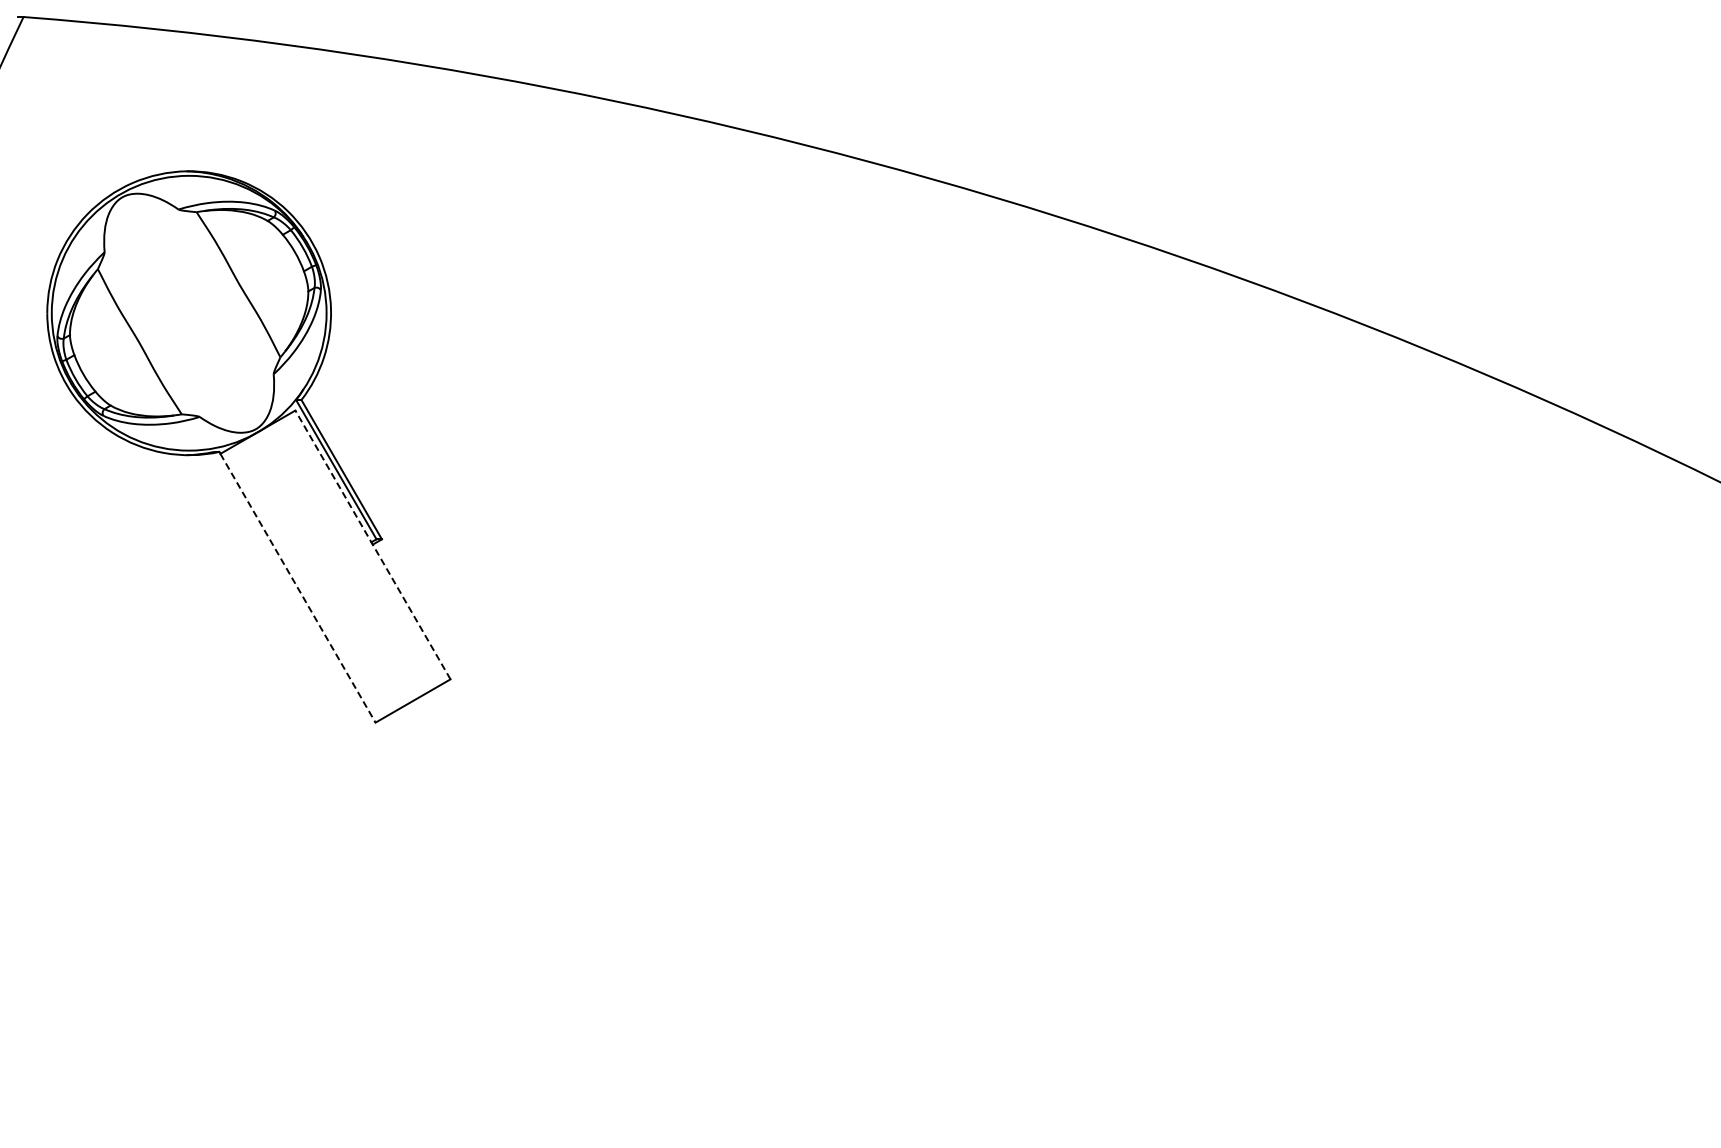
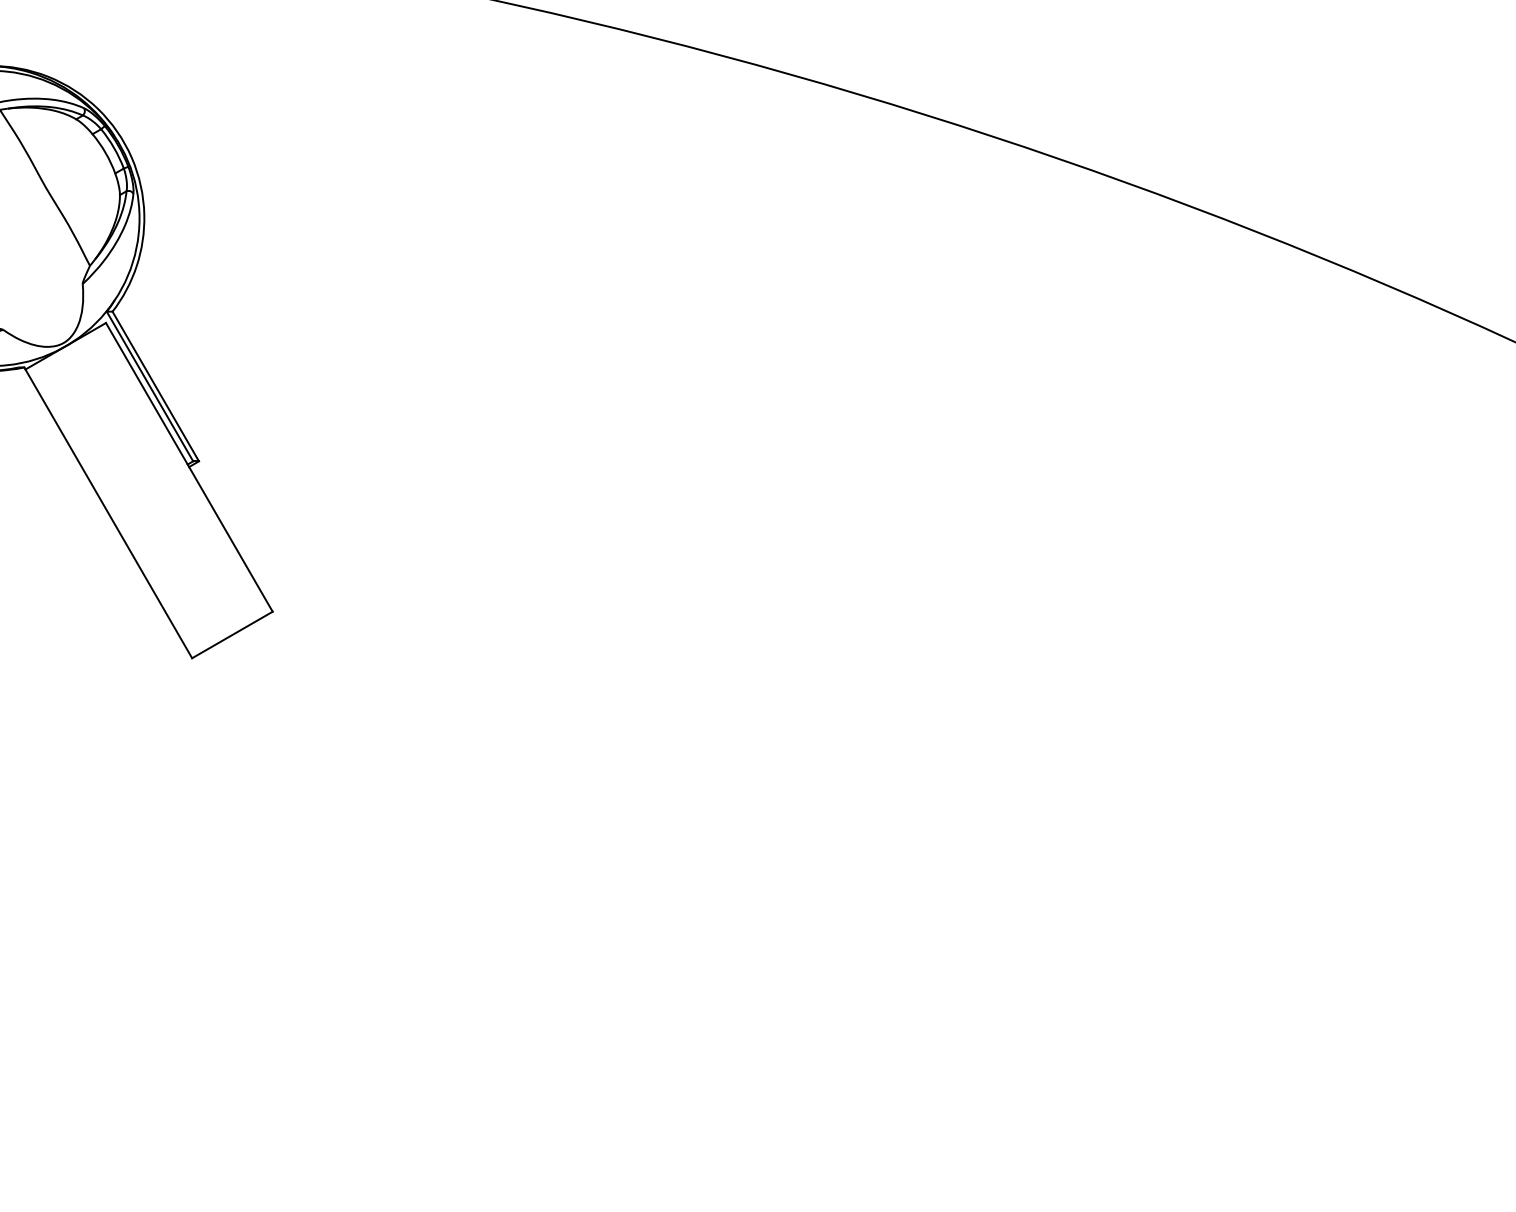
line: (372, 544) -> (188, 466), dashed -> solid
line: (298, 588) -> (109, 514), dashed -> solid

